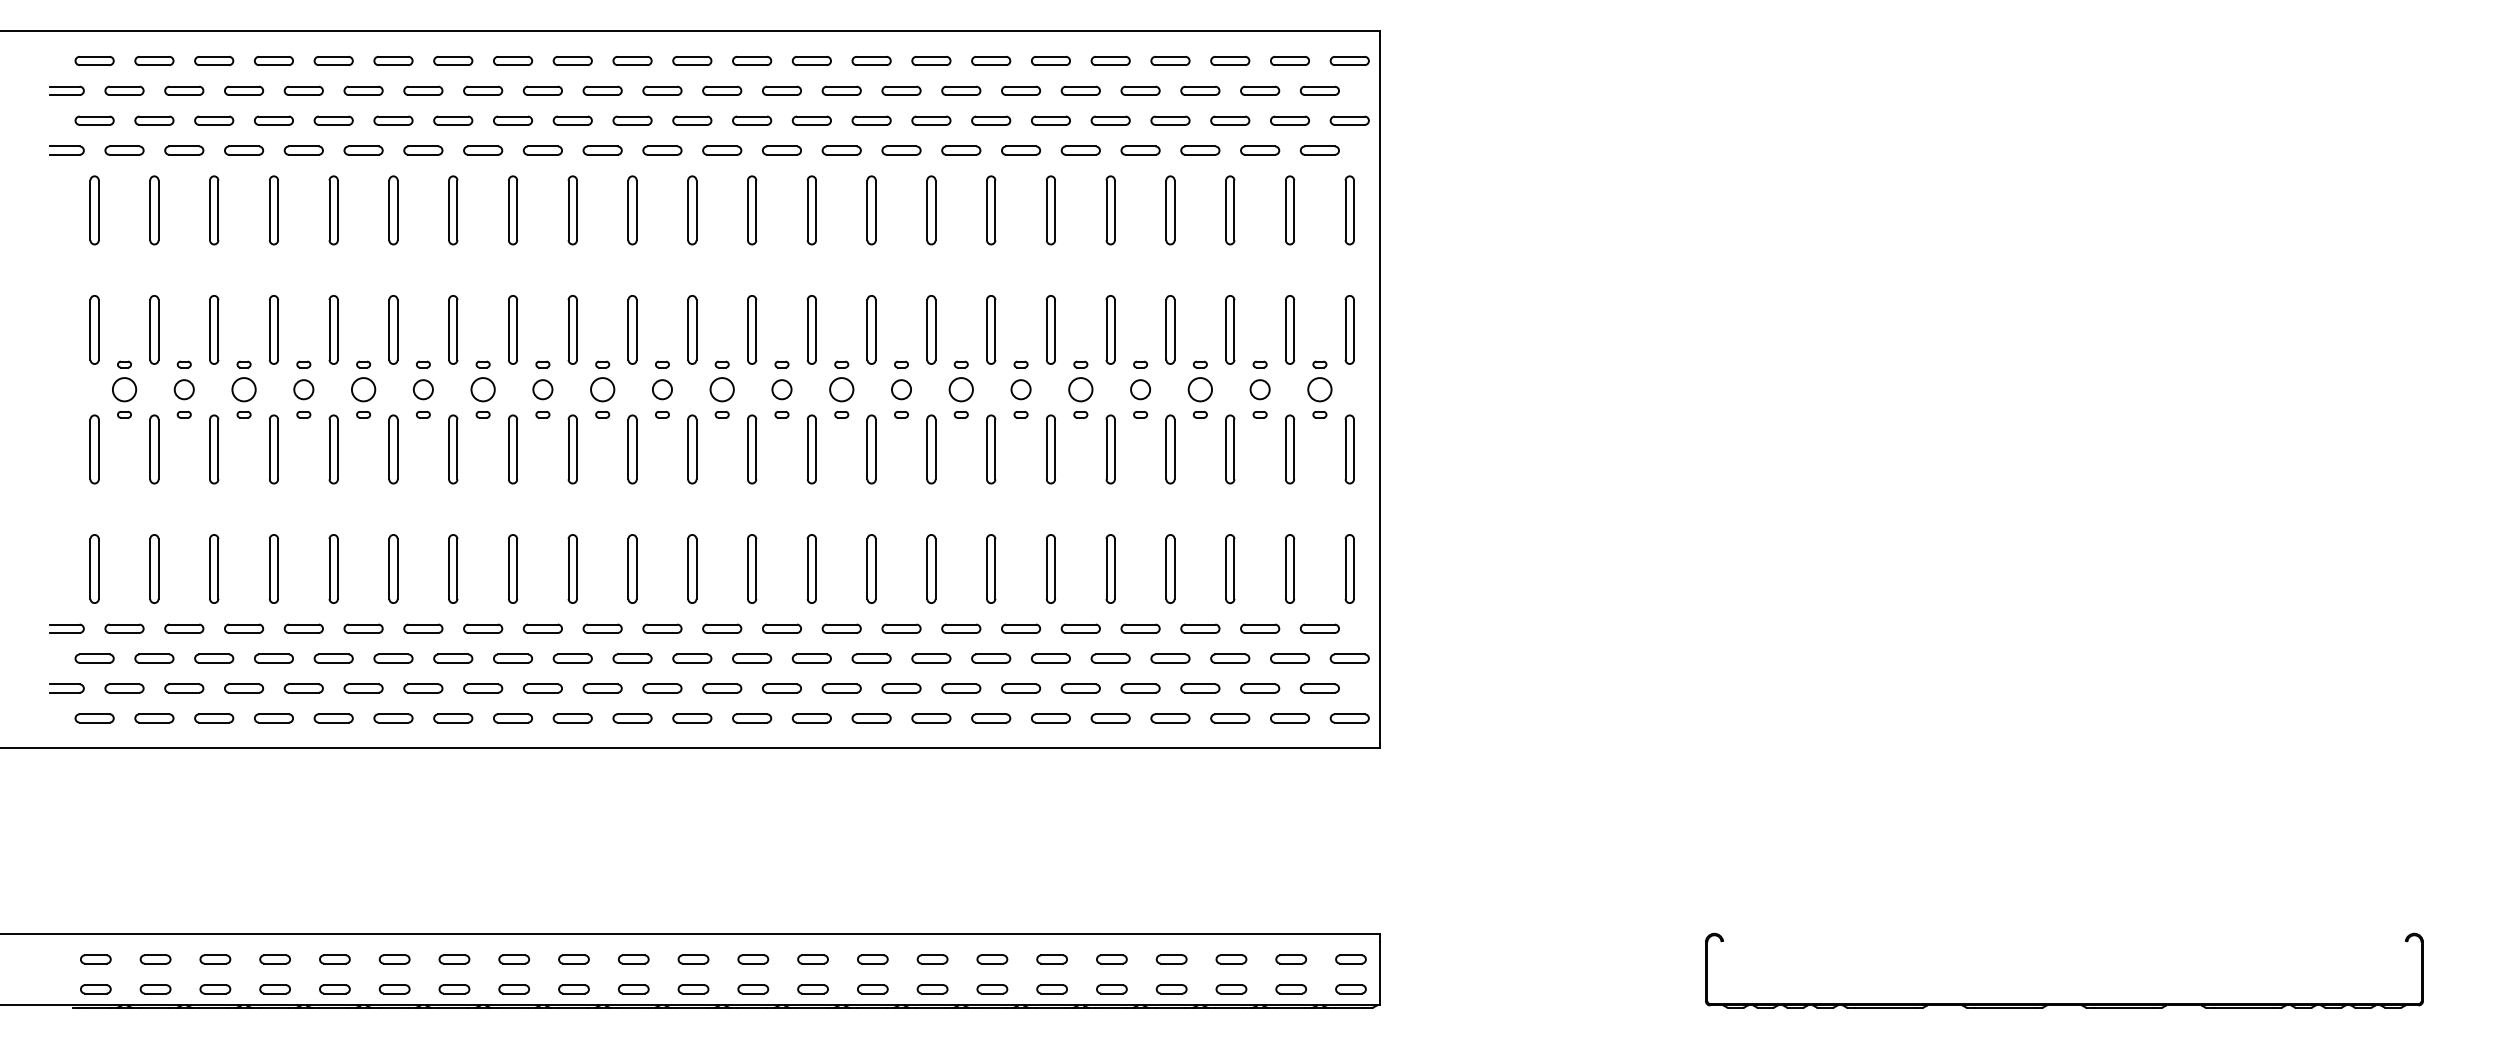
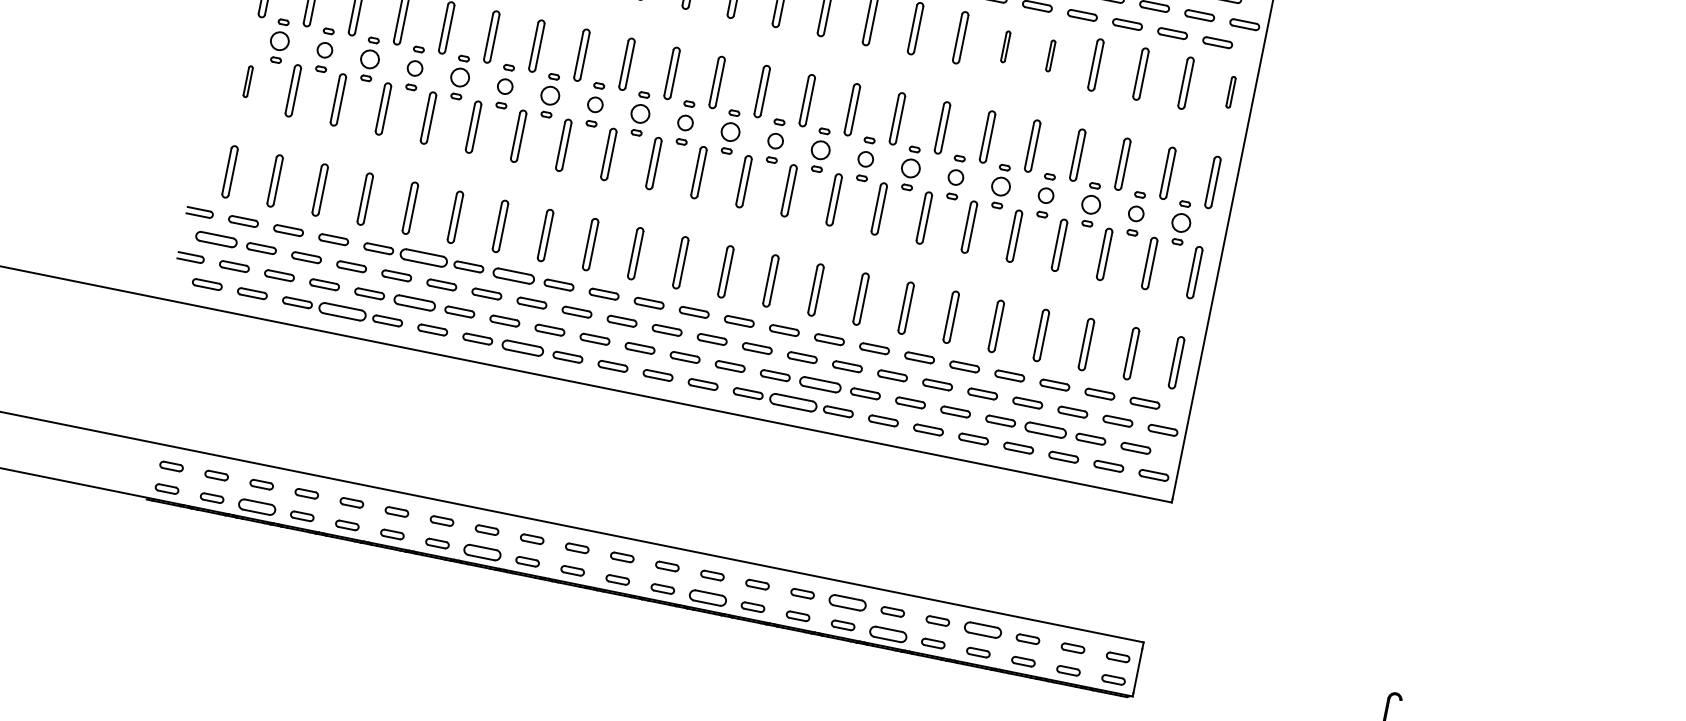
part: (1050, 210) -> (1005, 46), size x0.6
part: (1110, 210) -> (1050, 56), size x0.6
part: (1349, 210) -> (1230, 92), size x0.6
part: (94, 449) -> (248, 81), size x0.6
part: (363, 628) -> (423, 257), size x1.6
part: (483, 628) -> (514, 275), size x1.4
part: (94, 658) -> (216, 239), size x1.4
part: (363, 688) -> (414, 302), size x1.4
part: (901, 688) -> (820, 384), size x1.4
part: (1200, 688) -> (1045, 430), size x1.4
part: (273, 718) -> (342, 311), size x1.6
part: (512, 718) -> (522, 348), size x1.4
part: (871, 718) -> (793, 402), size x1.6
part: (992, 959) -> (847, 602), size x1.6
part: (1171, 959) -> (982, 630), size x1.6
part: (215, 989) -> (257, 507), size x1.6
part: (514, 989) -> (482, 552), size x1.6
part: (812, 989) -> (707, 598), size x1.6
part: (1051, 989) -> (887, 634), size x1.6

